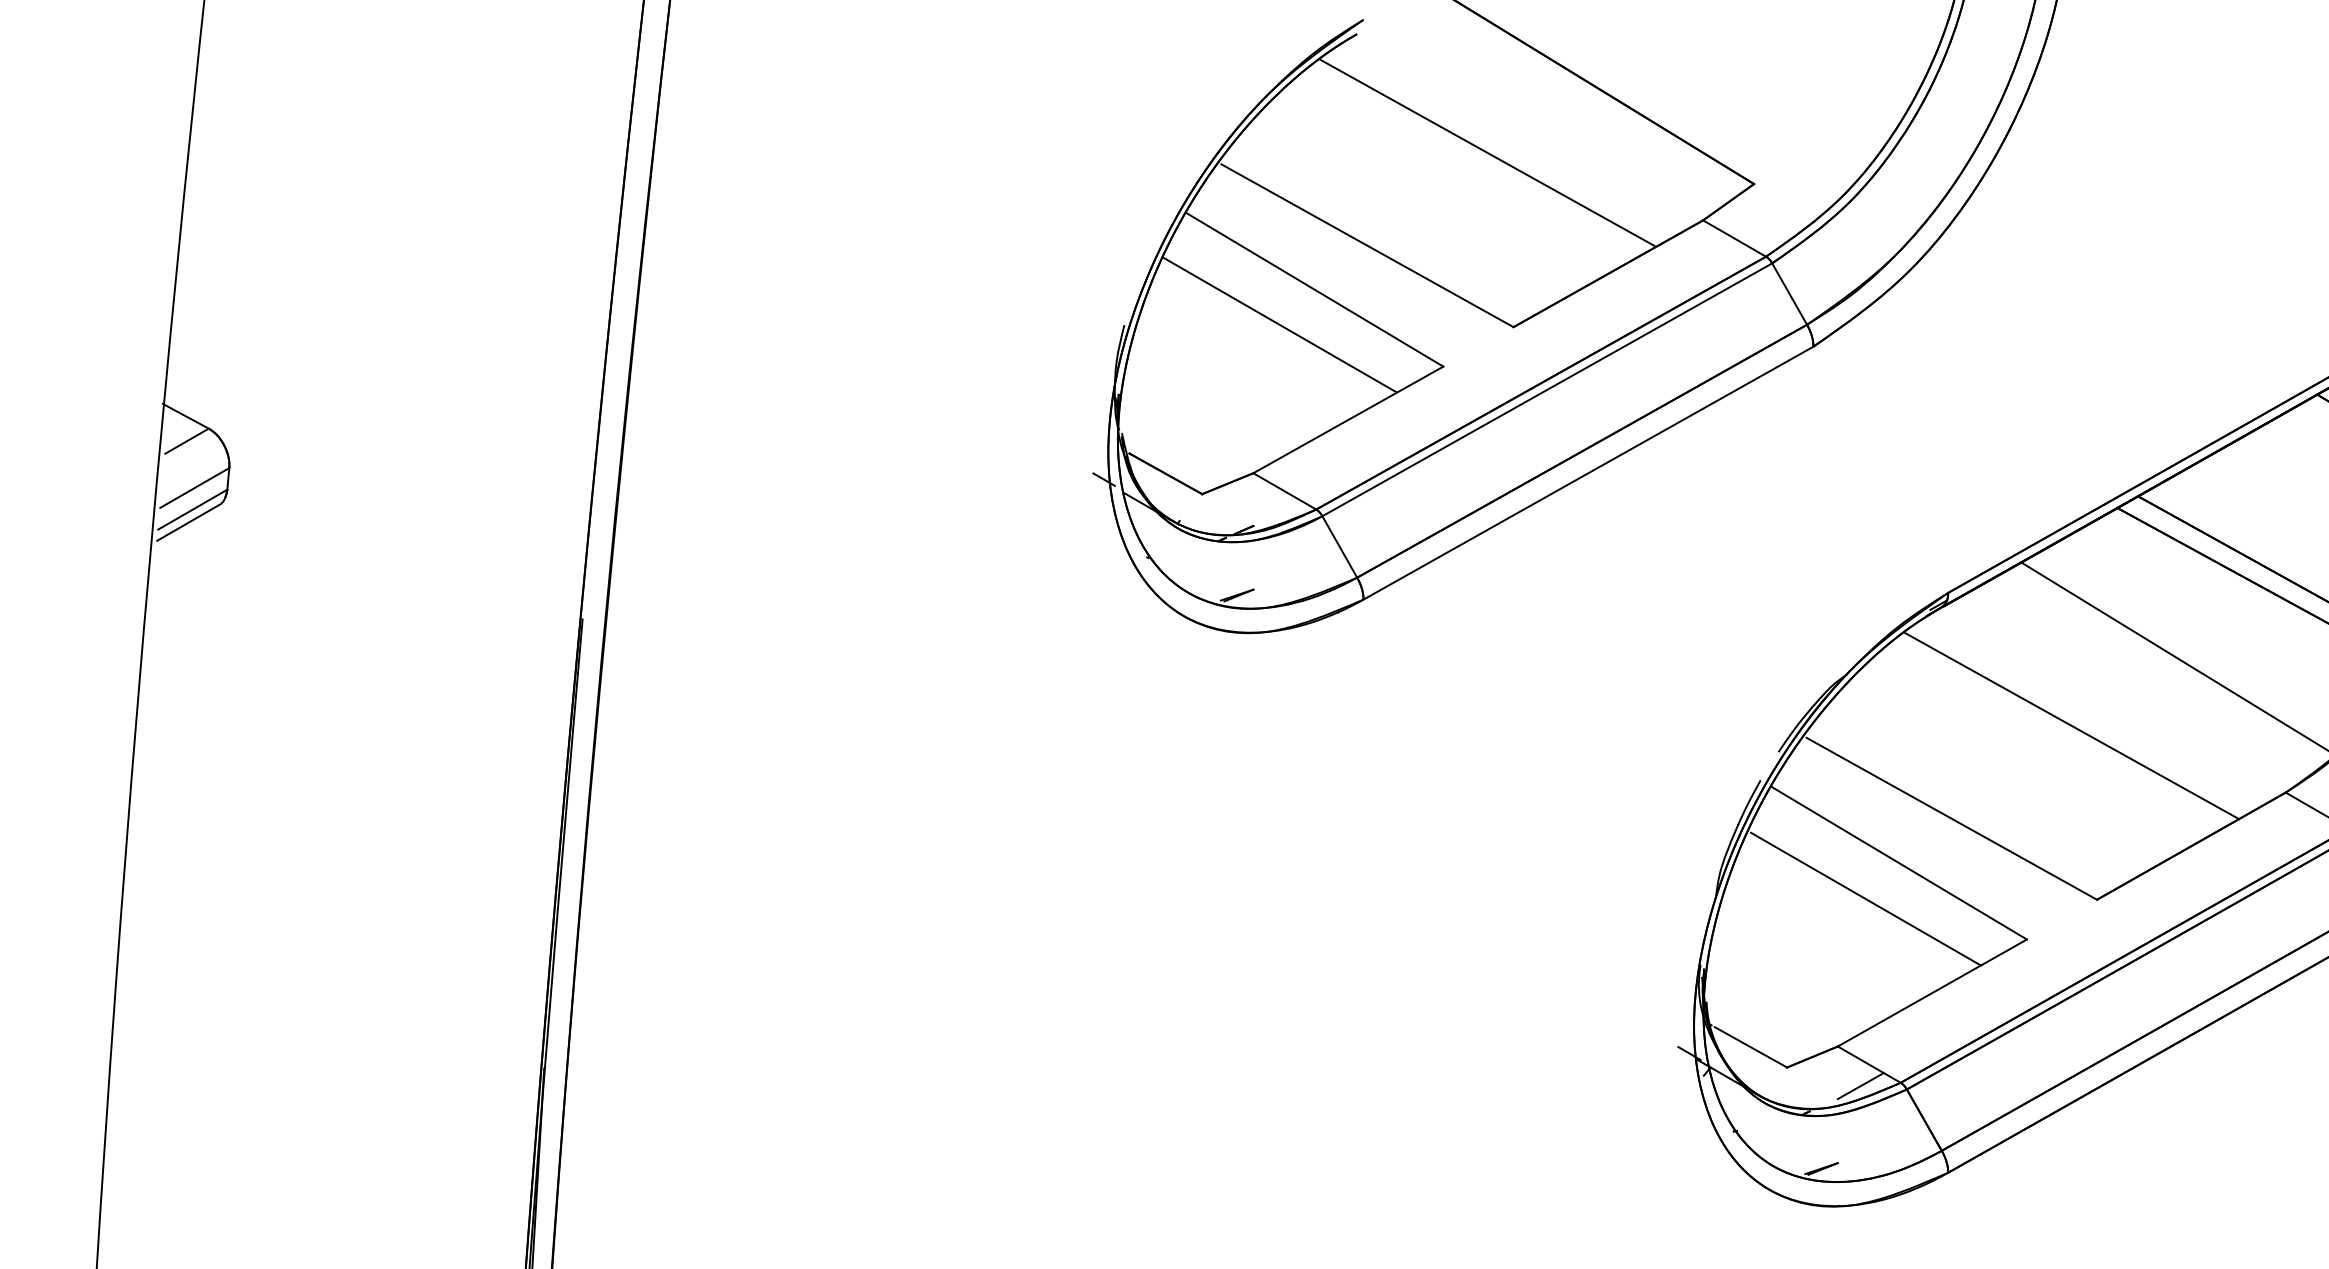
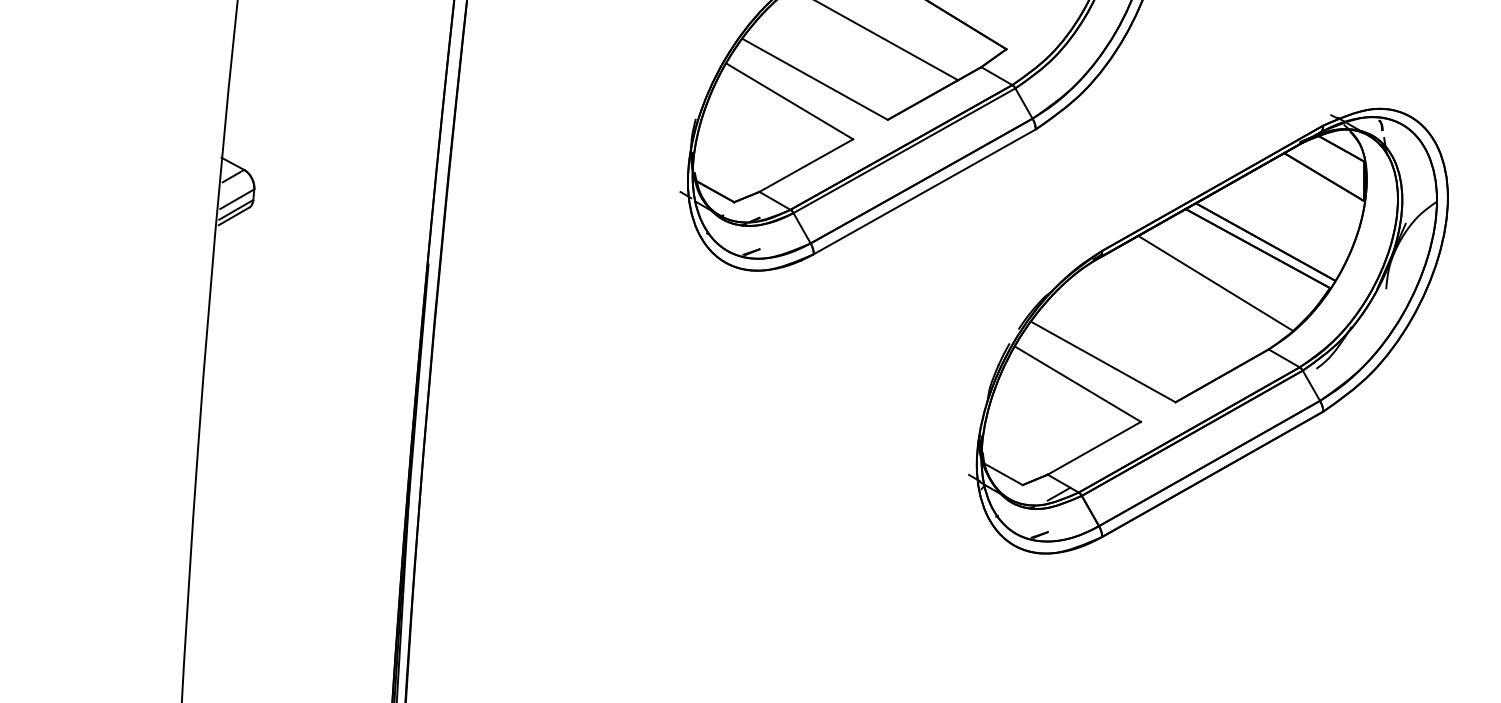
line: (1279, 324) -> (772, 118), removed
line: (2070, 725) -> (1162, 316), removed
line: (1865, 898) -> (1061, 401), removed

